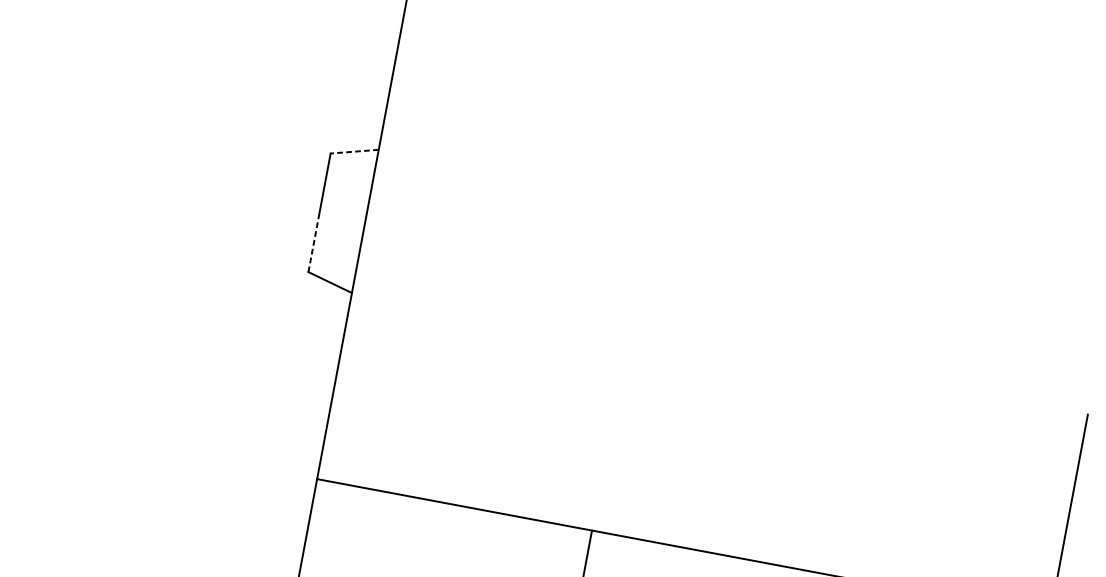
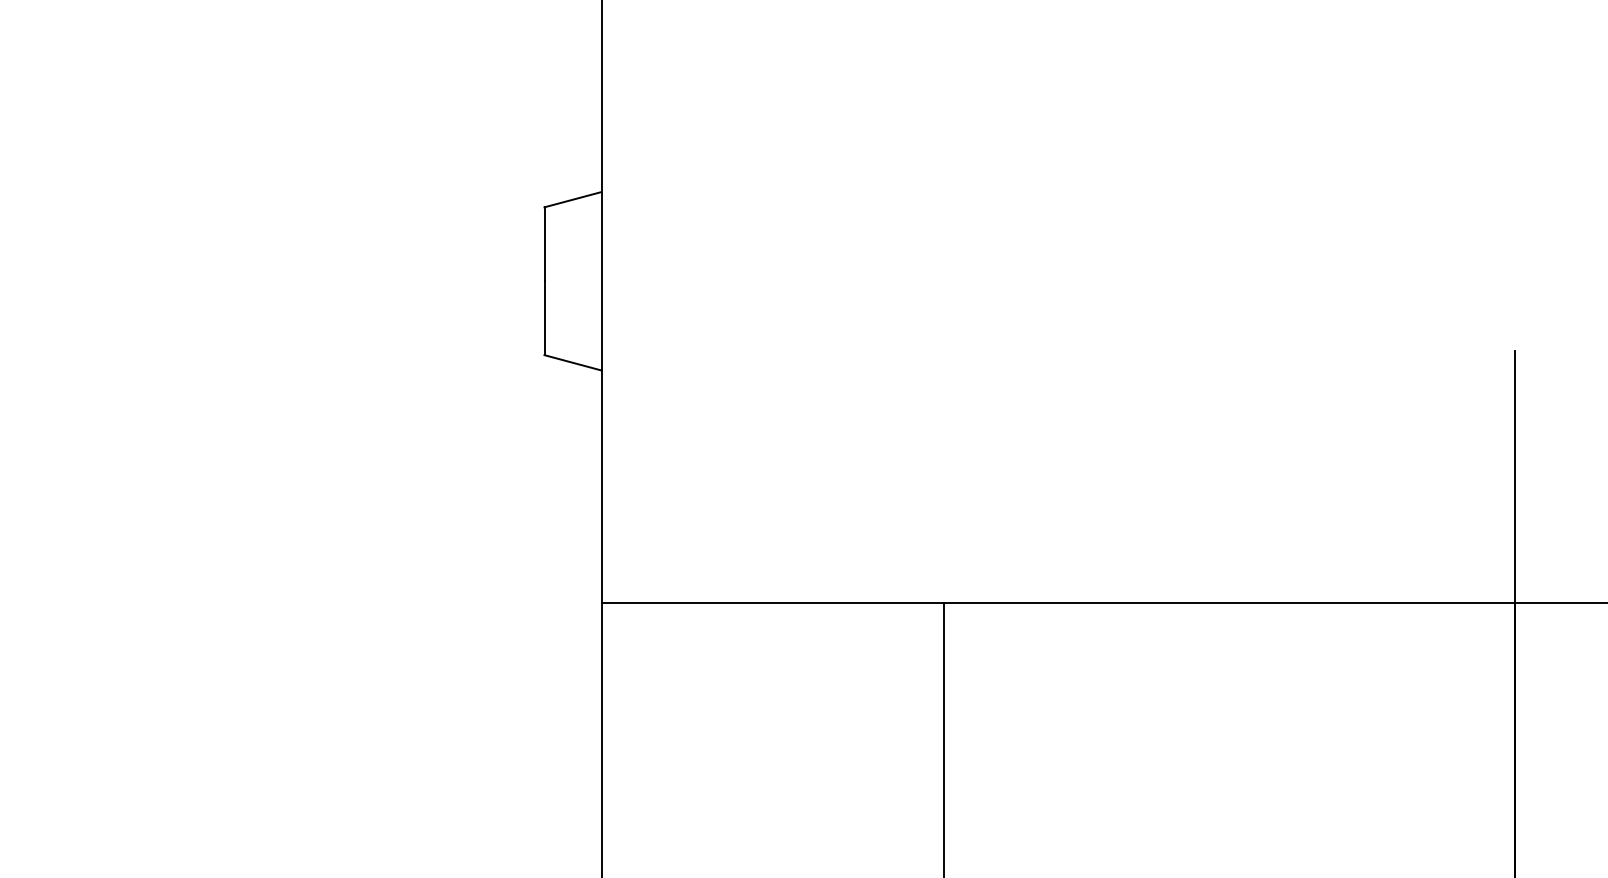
line: (355, 151) -> (573, 199), dashed -> solid
line: (313, 242) -> (544, 318), dashed -> solid

